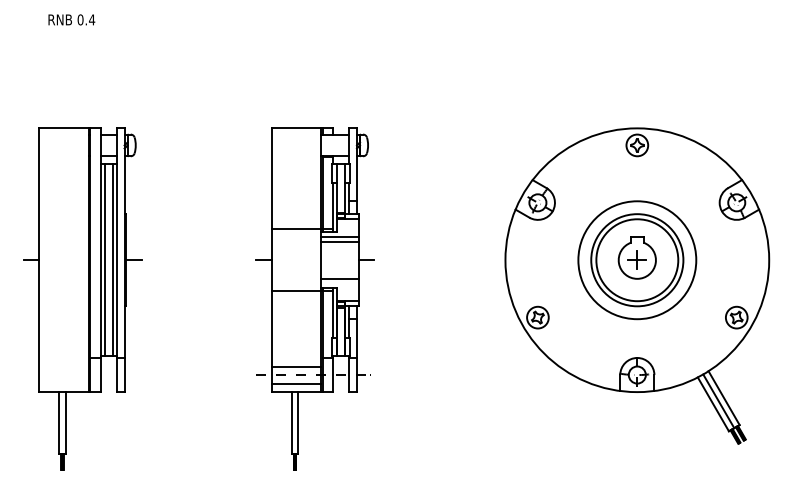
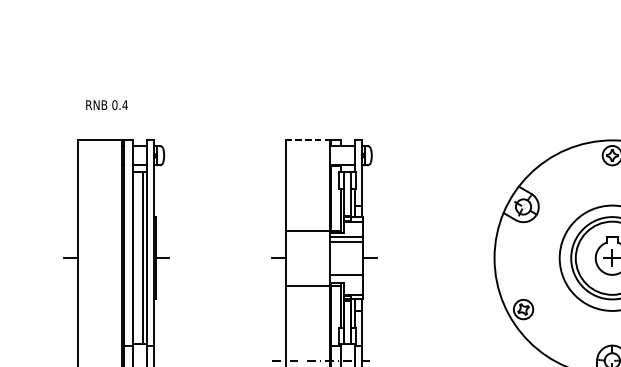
text: (71, 19) -> (106, 104), moved
line: (296, 128) -> (307, 140), solid -> dashed
line: (105, 260) -> (137, 258), removed
line: (296, 366) -> (307, 353), removed

